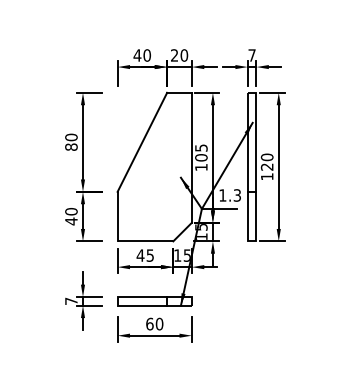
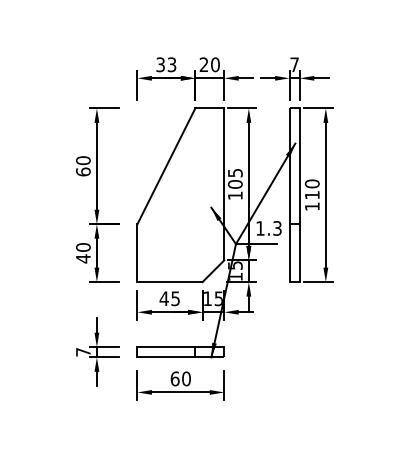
text: (141, 55) -> (165, 64), 40 -> 33
text: (71, 146) -> (83, 171), 80 -> 60
text: (266, 167) -> (311, 195), 120 -> 110

